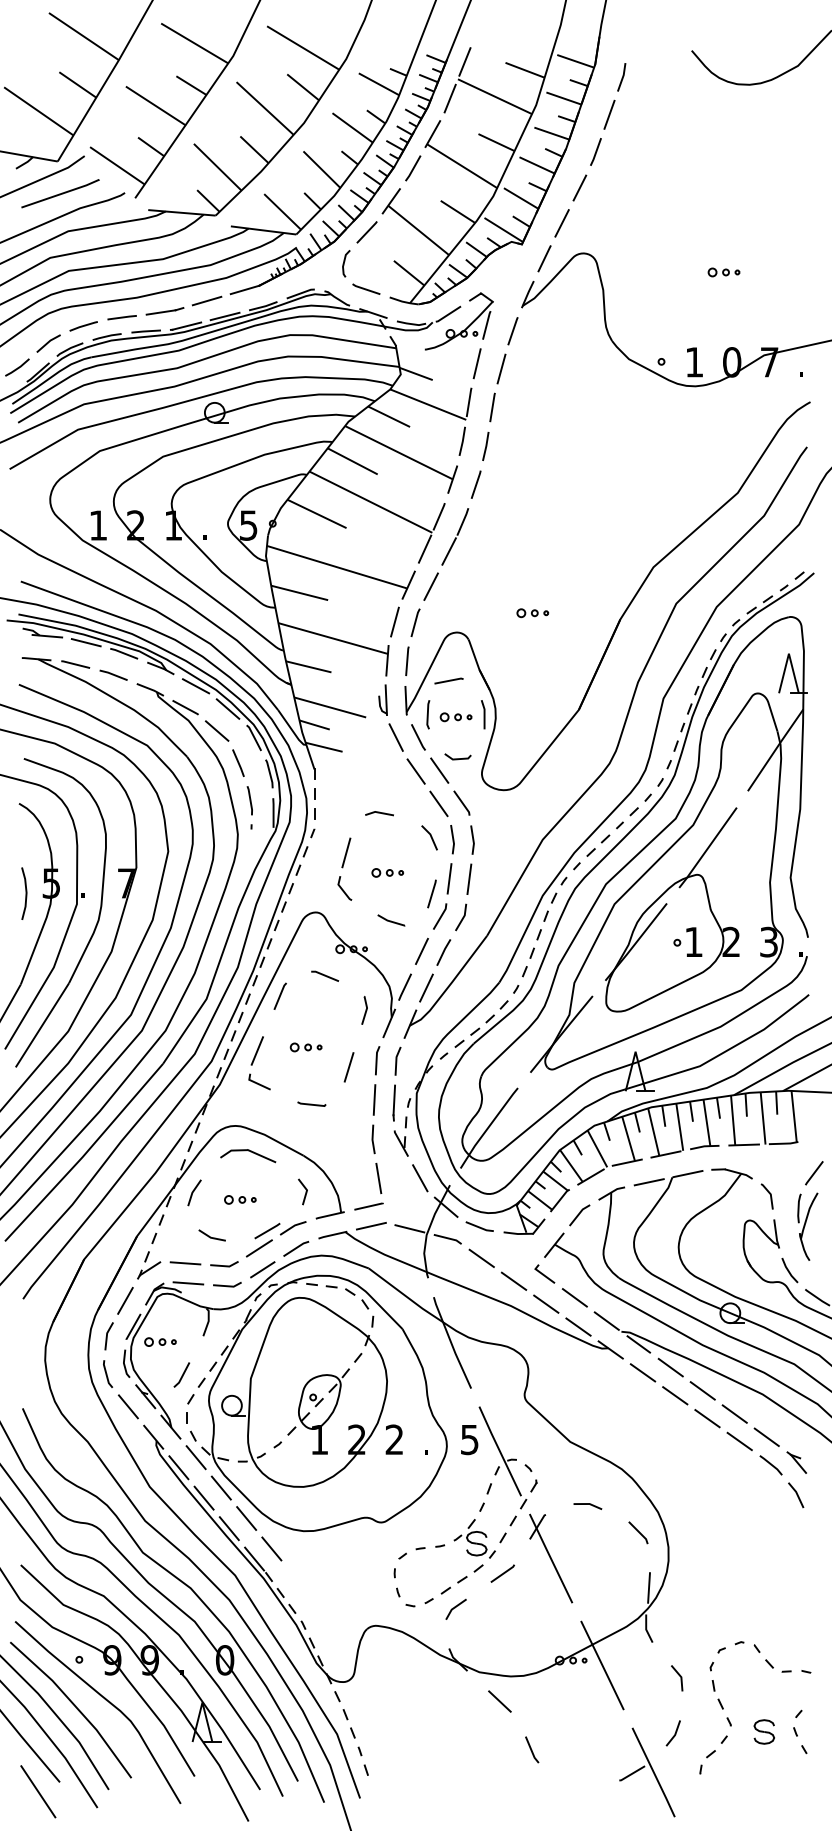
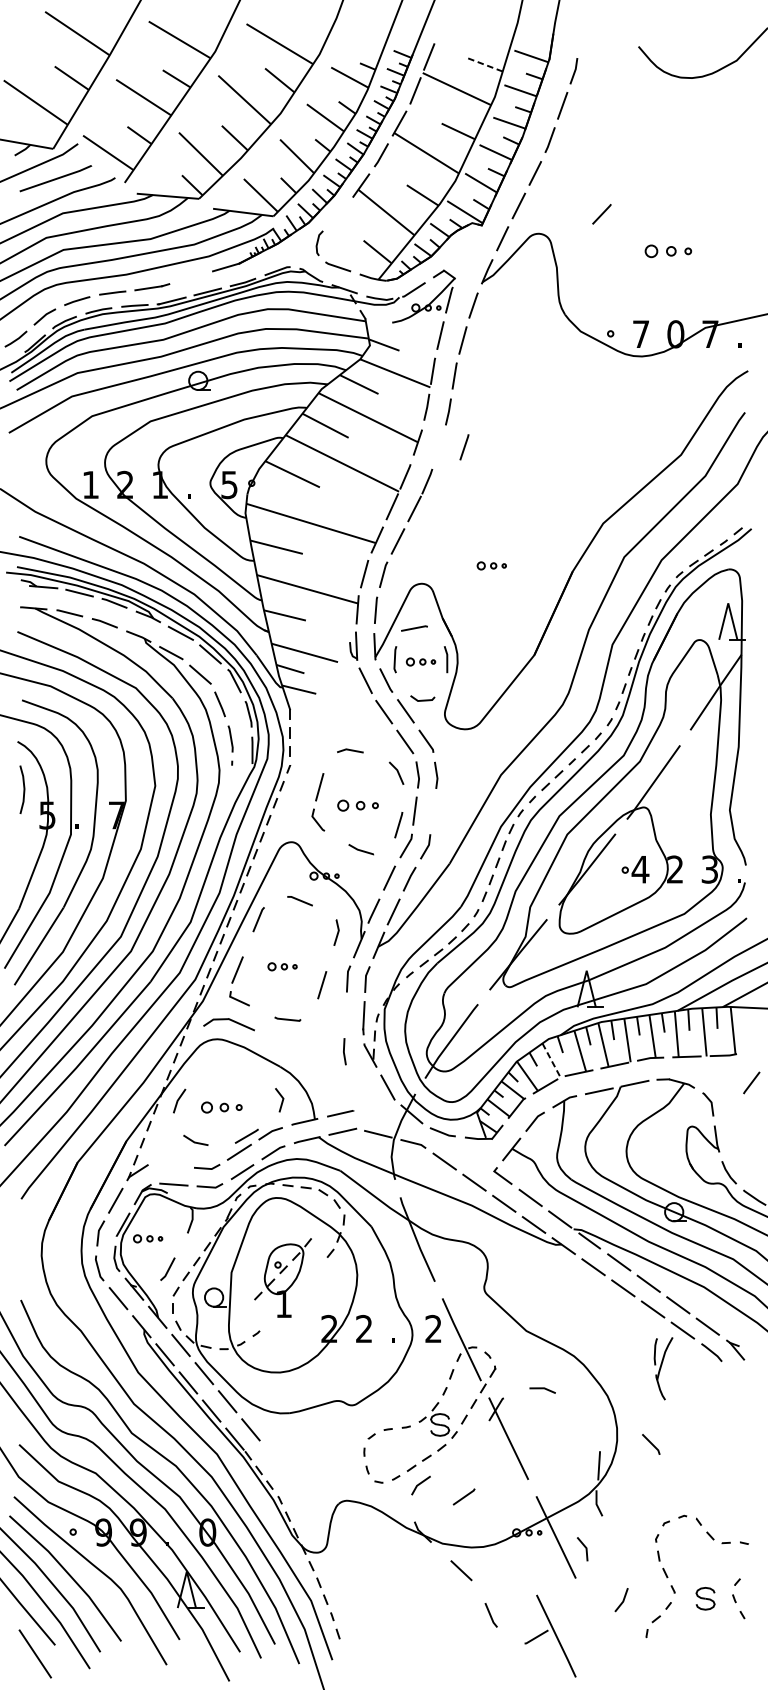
line: (525, 70) -> (485, 64), solid -> dashed
line: (366, 232) -> (601, 214), moved
part: (723, 272) -> (667, 251), size x1.6
line: (206, 300) -> (190, 277), removed
text: (694, 362) -> (641, 334), 1 -> 7
line: (475, 484) -> (463, 447), moved
part: (387, 872) -> (357, 805), size x1.4
line: (469, 879) -> (433, 811), removed
line: (25, 893) -> (23, 789), moved
text: (693, 941) -> (640, 869), 1 -> 4
line: (374, 1099) -> (345, 1014), removed
line: (597, 1148) -> (551, 1060), solid -> dashed
part: (248, 1156) -> (229, 1025), moved
line: (378, 1178) -> (349, 1087), removed
part: (240, 1199) -> (221, 1107), size x1.4
part: (807, 1226) -> (663, 1368), moved
line: (185, 1263) -> (171, 1166), removed
part: (318, 1411) -> (282, 1277), moved
text: (469, 1439) -> (433, 1328), 5 -> 2
line: (796, 1495) -> (735, 1380), removed
line: (638, 1532) -> (651, 1444), moved
line: (502, 1573) -> (463, 1496), moved
line: (679, 1676) -> (584, 1547), moved
part: (647, 1772) -> (550, 1636), moved

